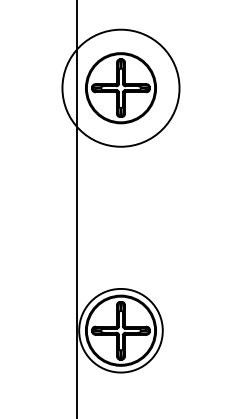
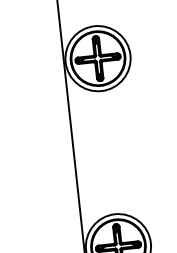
circle: (120, 88) -> (97, 58), size x0.71

